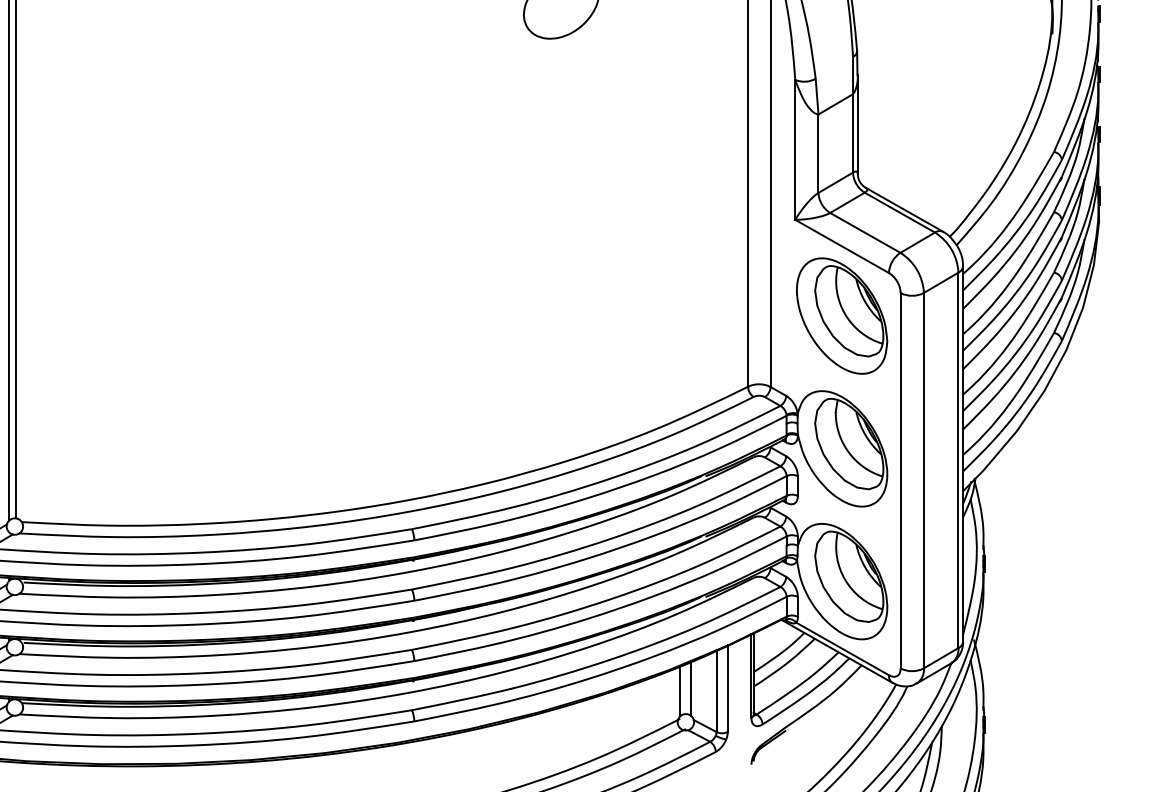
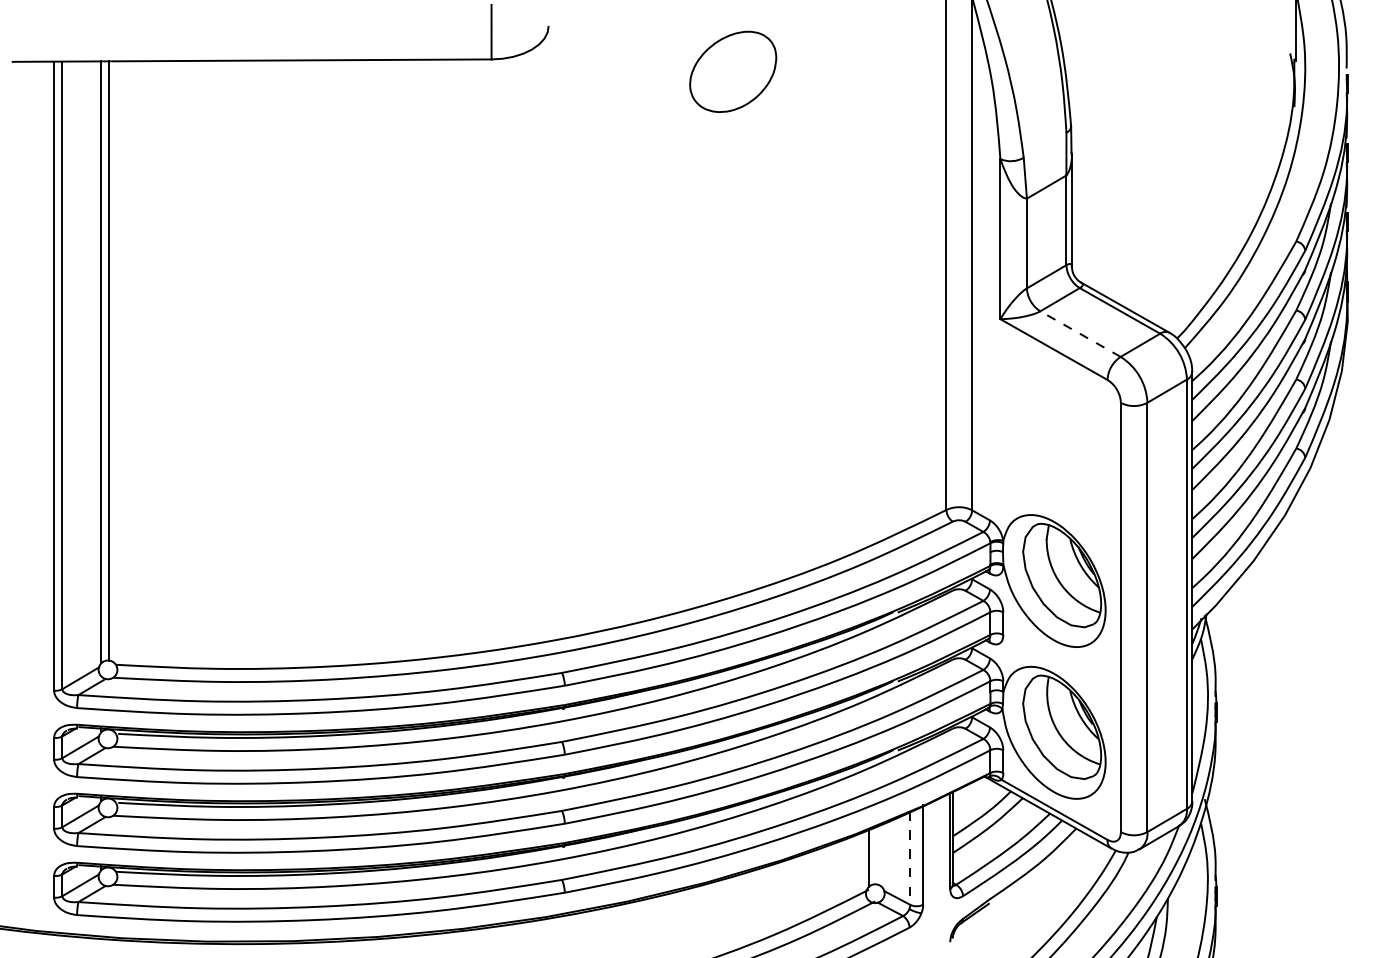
line: (865, 232) -> (1080, 333), solid -> dashed
part: (841, 316) -> (1053, 429), removed
line: (691, 688) -> (881, 855), removed
line: (716, 691) -> (910, 858), solid -> dashed

